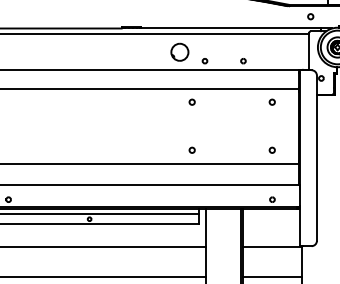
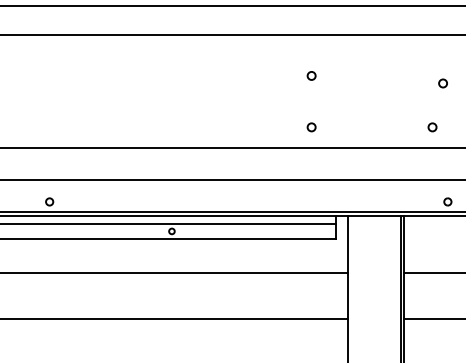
circle: (191, 101) -> (310, 74), moved
circle: (271, 101) -> (441, 82), moved
circle: (191, 149) -> (310, 126), moved
circle: (271, 149) -> (431, 126), moved

